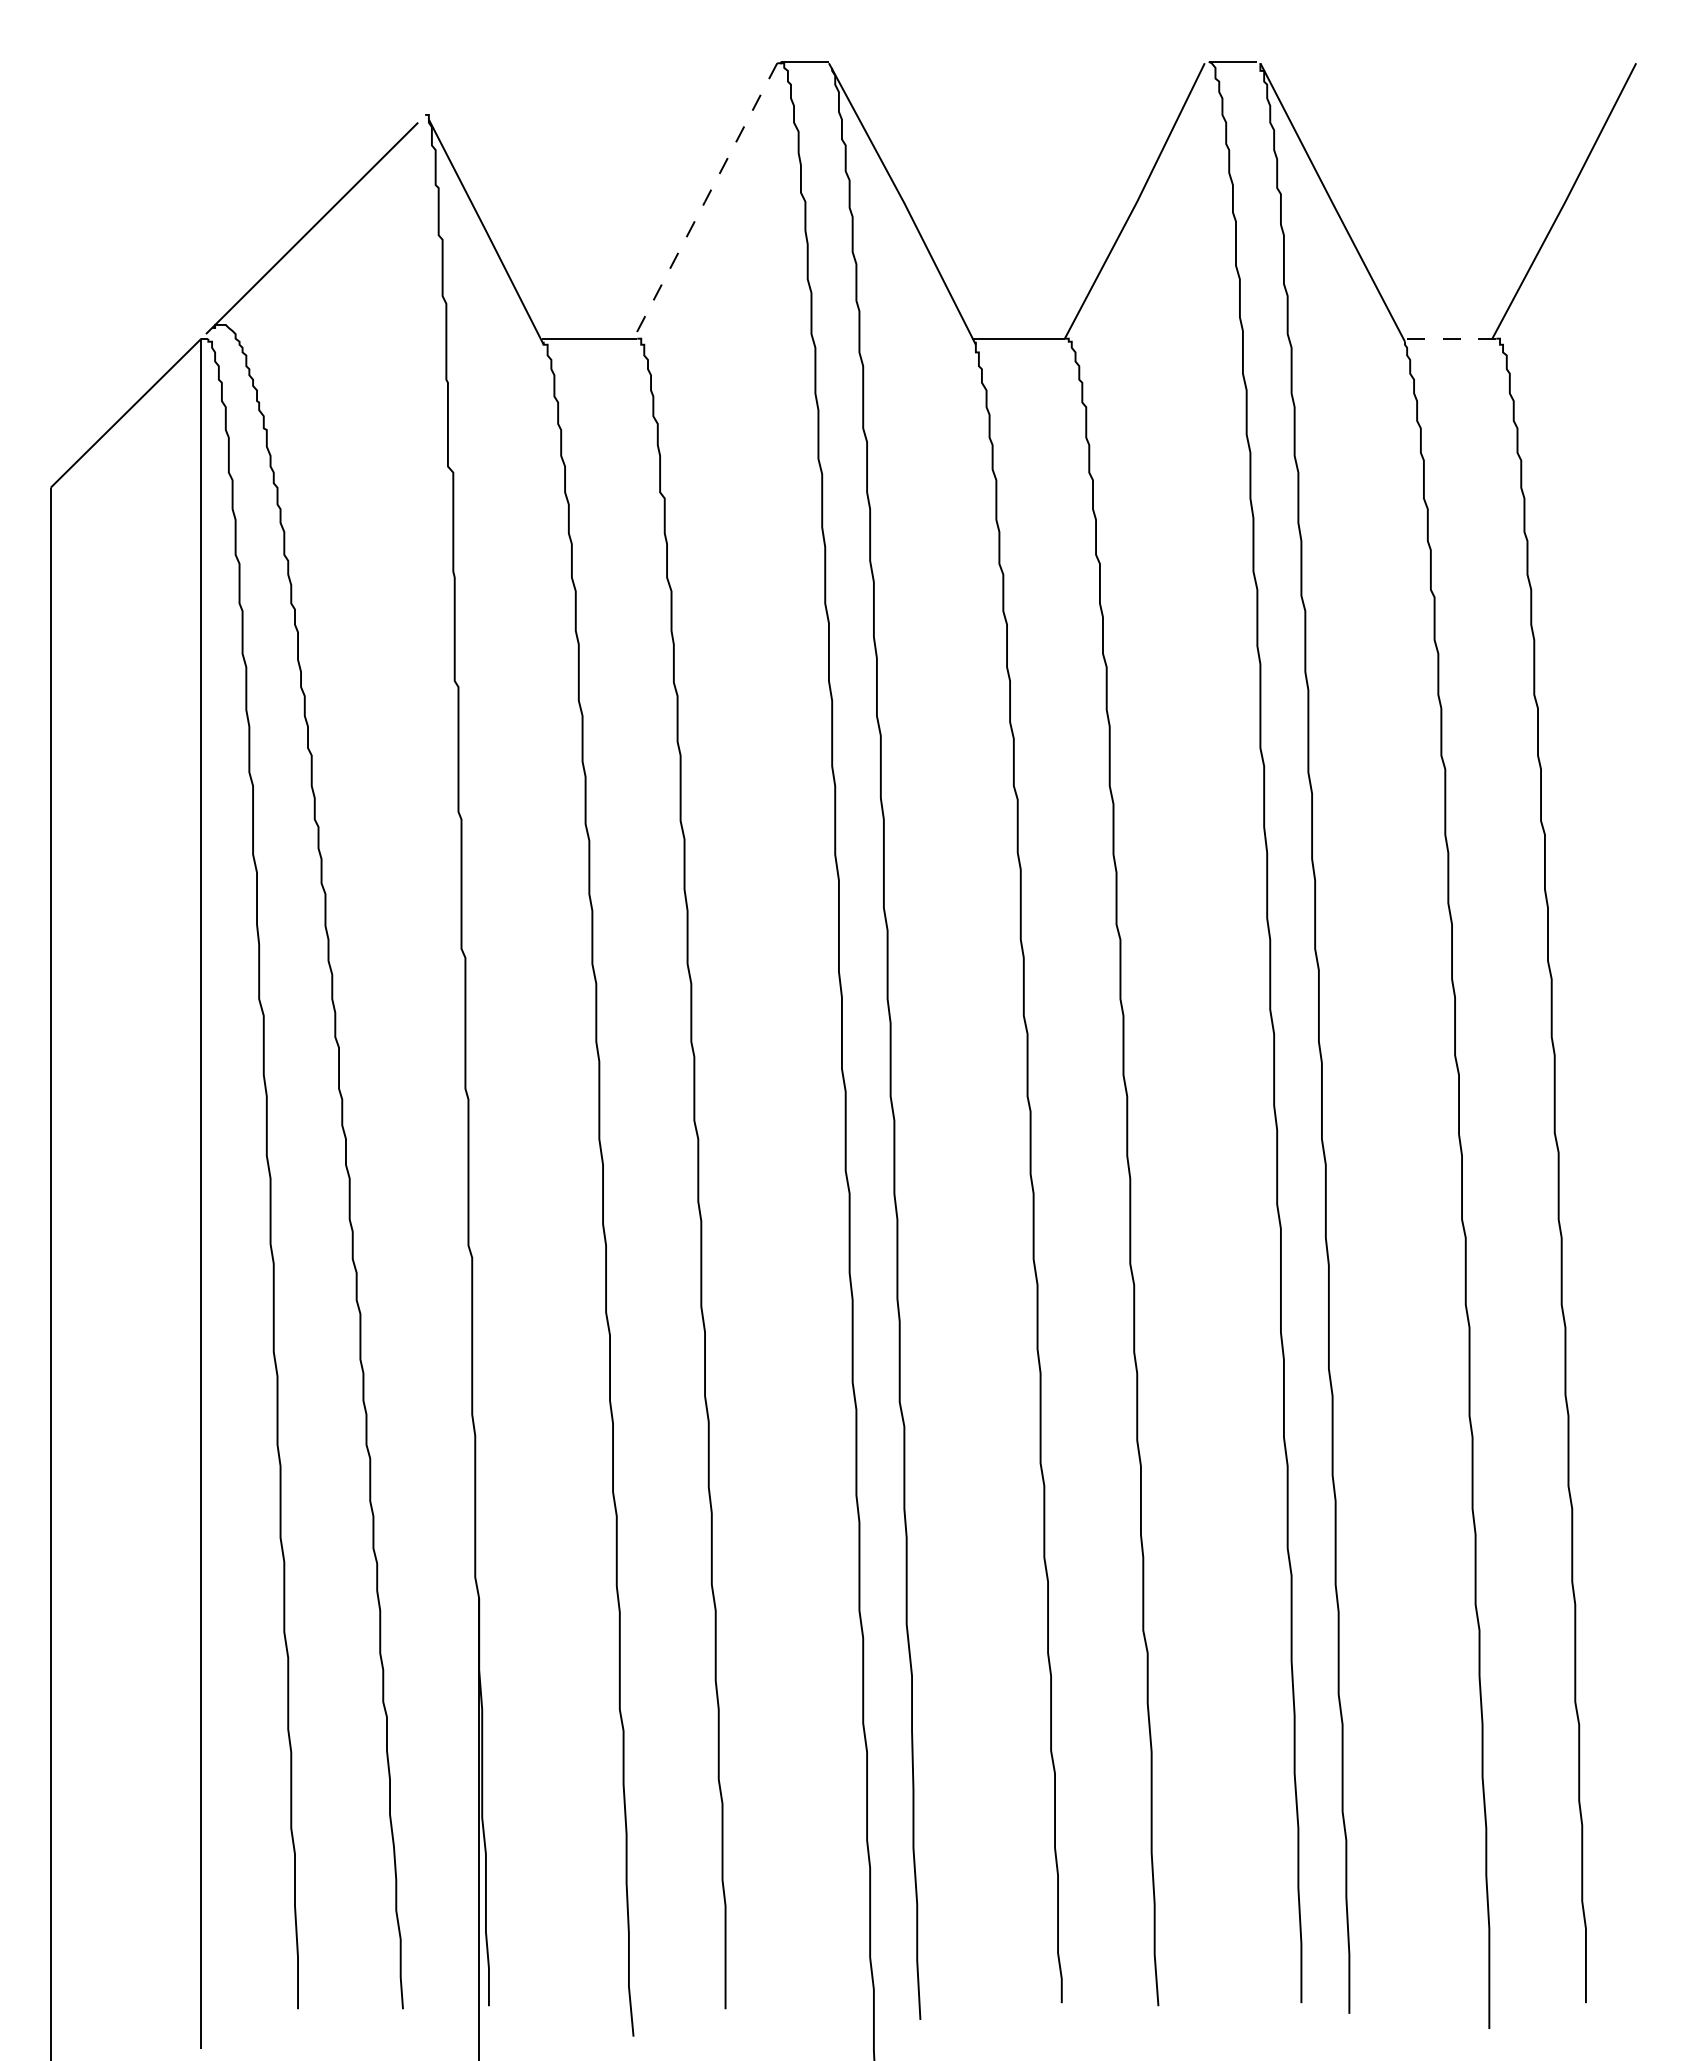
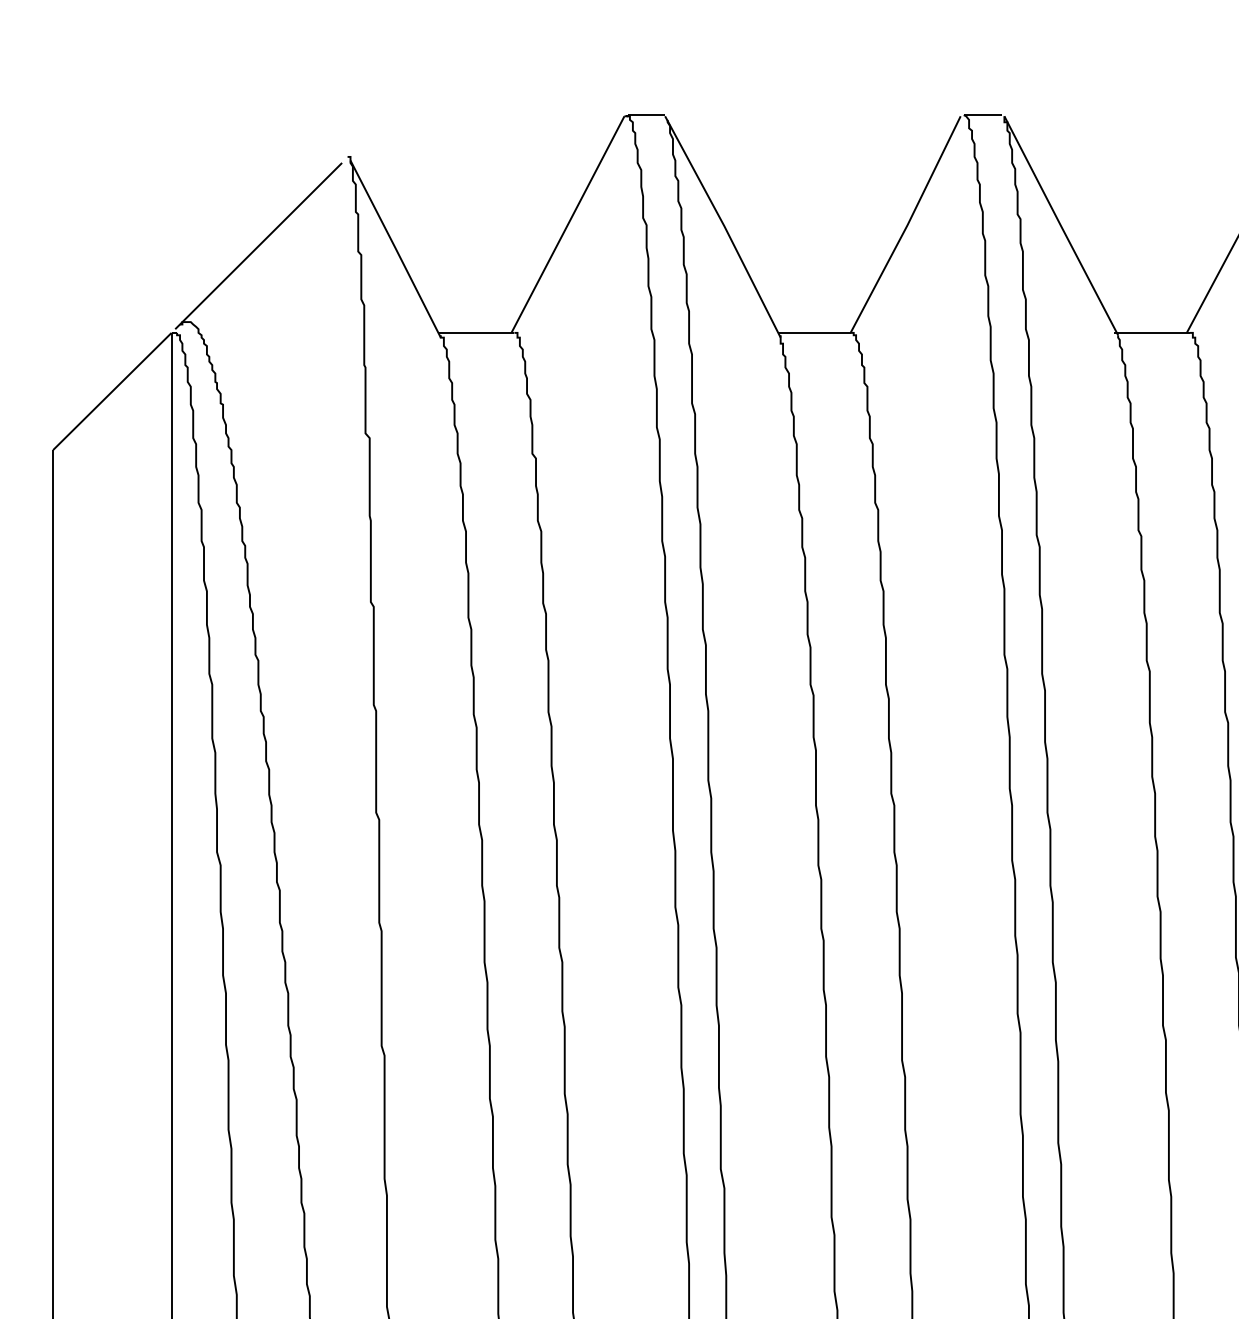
line: (705, 201) -> (568, 224), dashed -> solid
line: (1448, 338) -> (1152, 332), dashed -> solid

